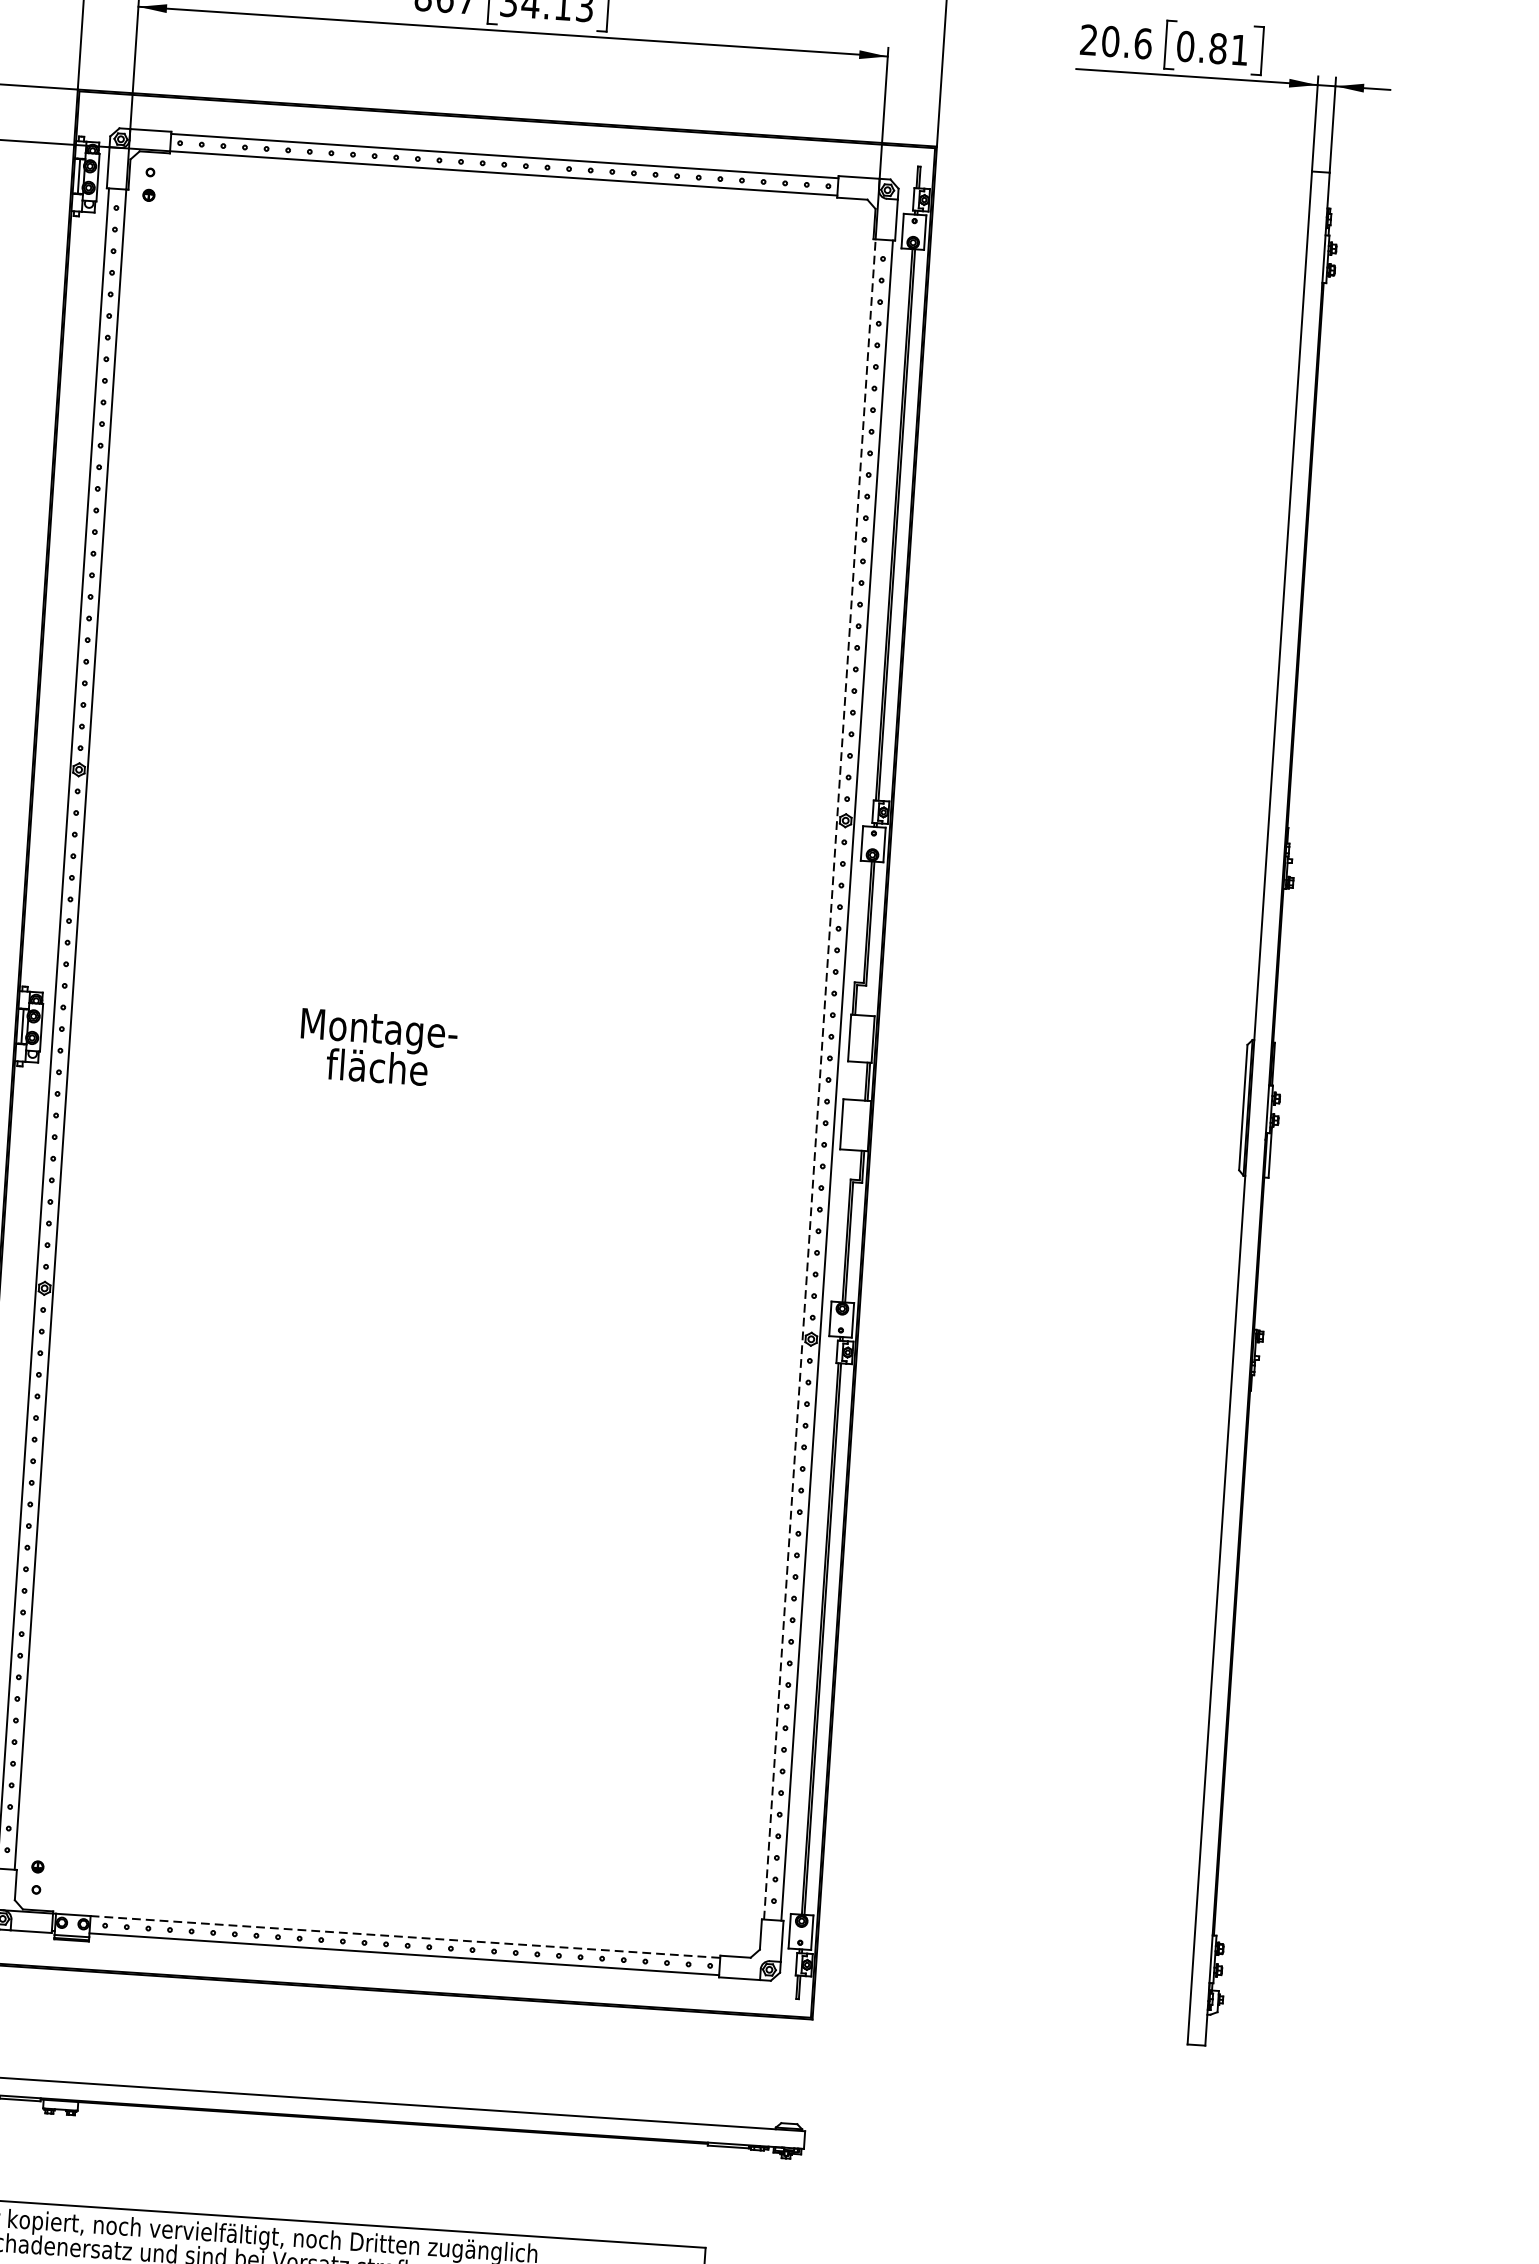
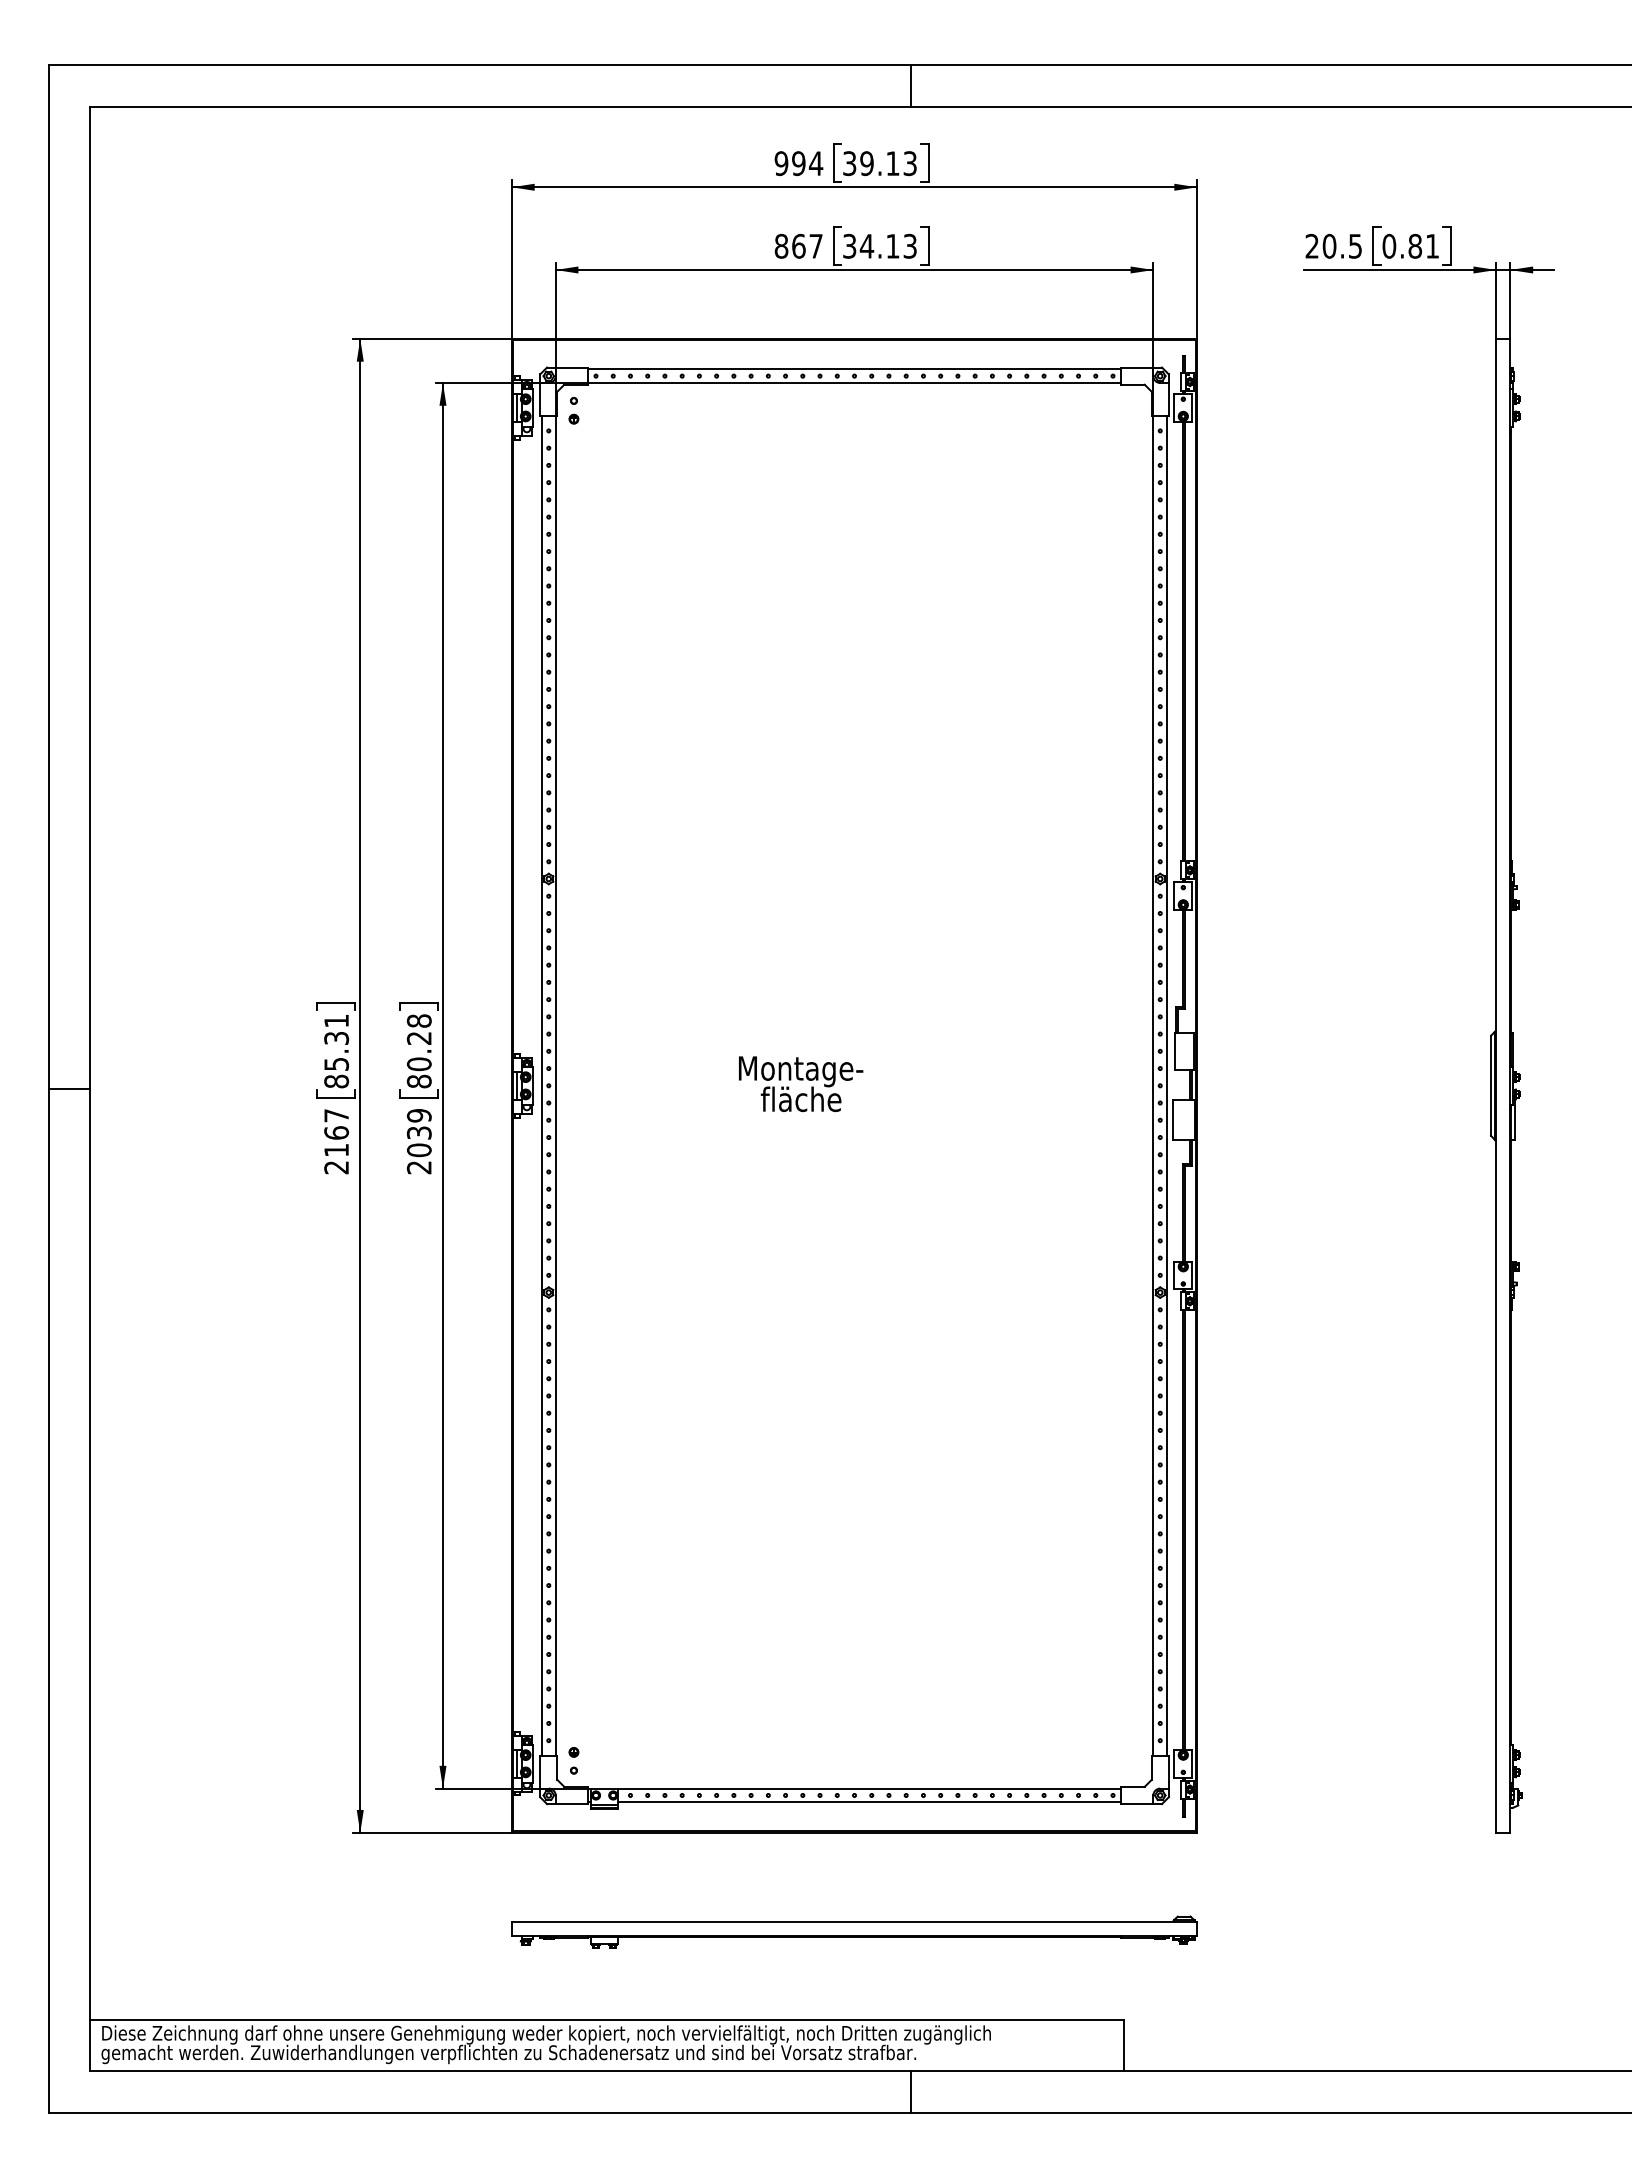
text: (1143, 42) -> (1355, 245), 20.6 -> 20.5
line: (820, 1079) -> (1153, 1085), dashed -> solid
line: (406, 1936) -> (870, 1788), dashed -> solid

